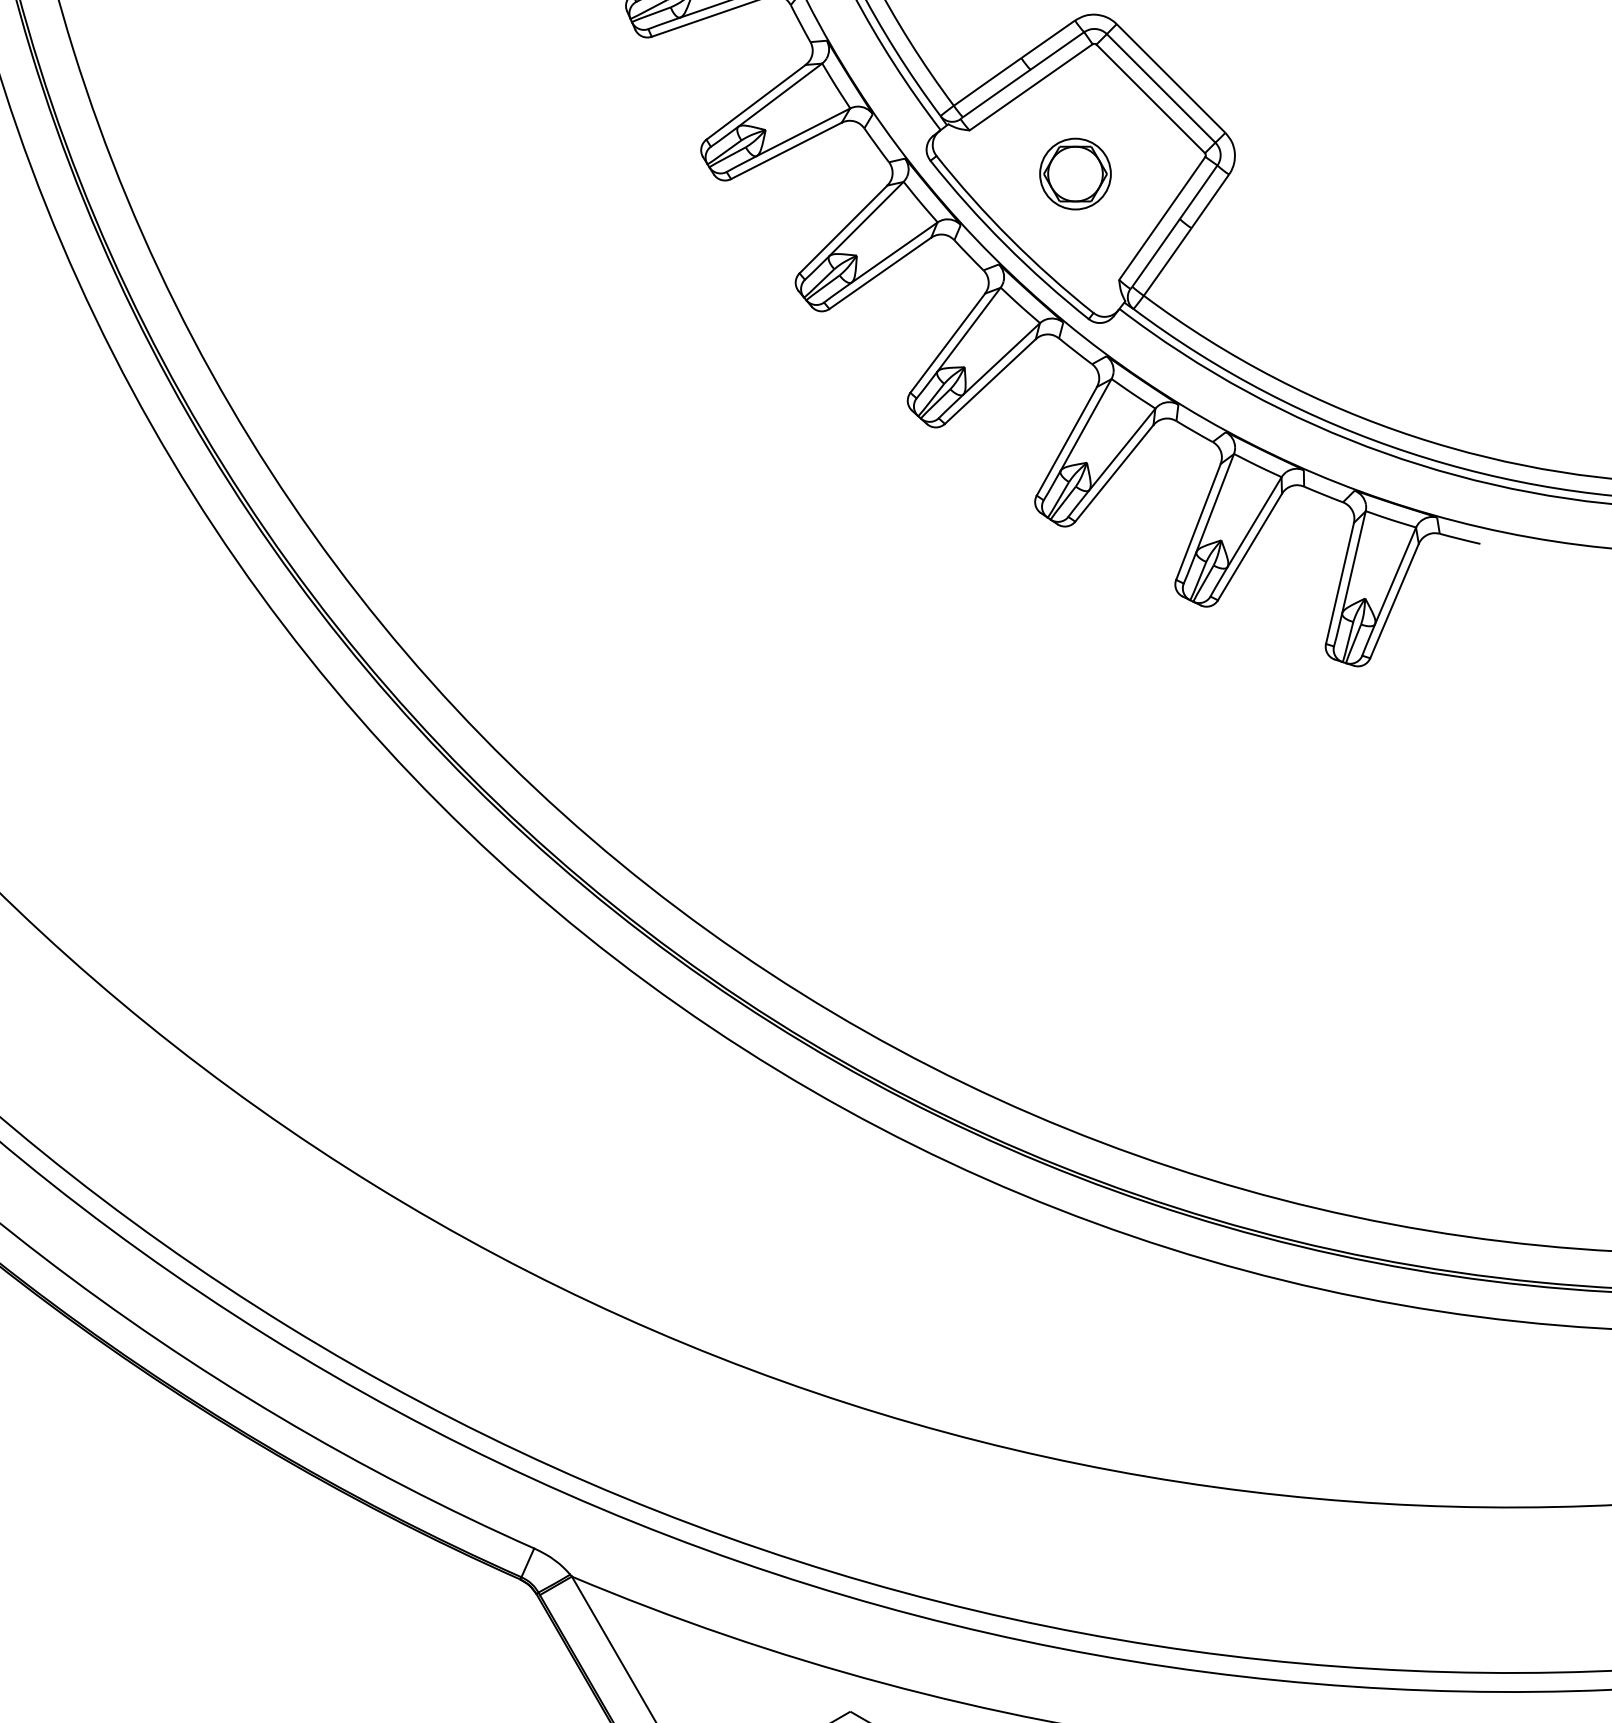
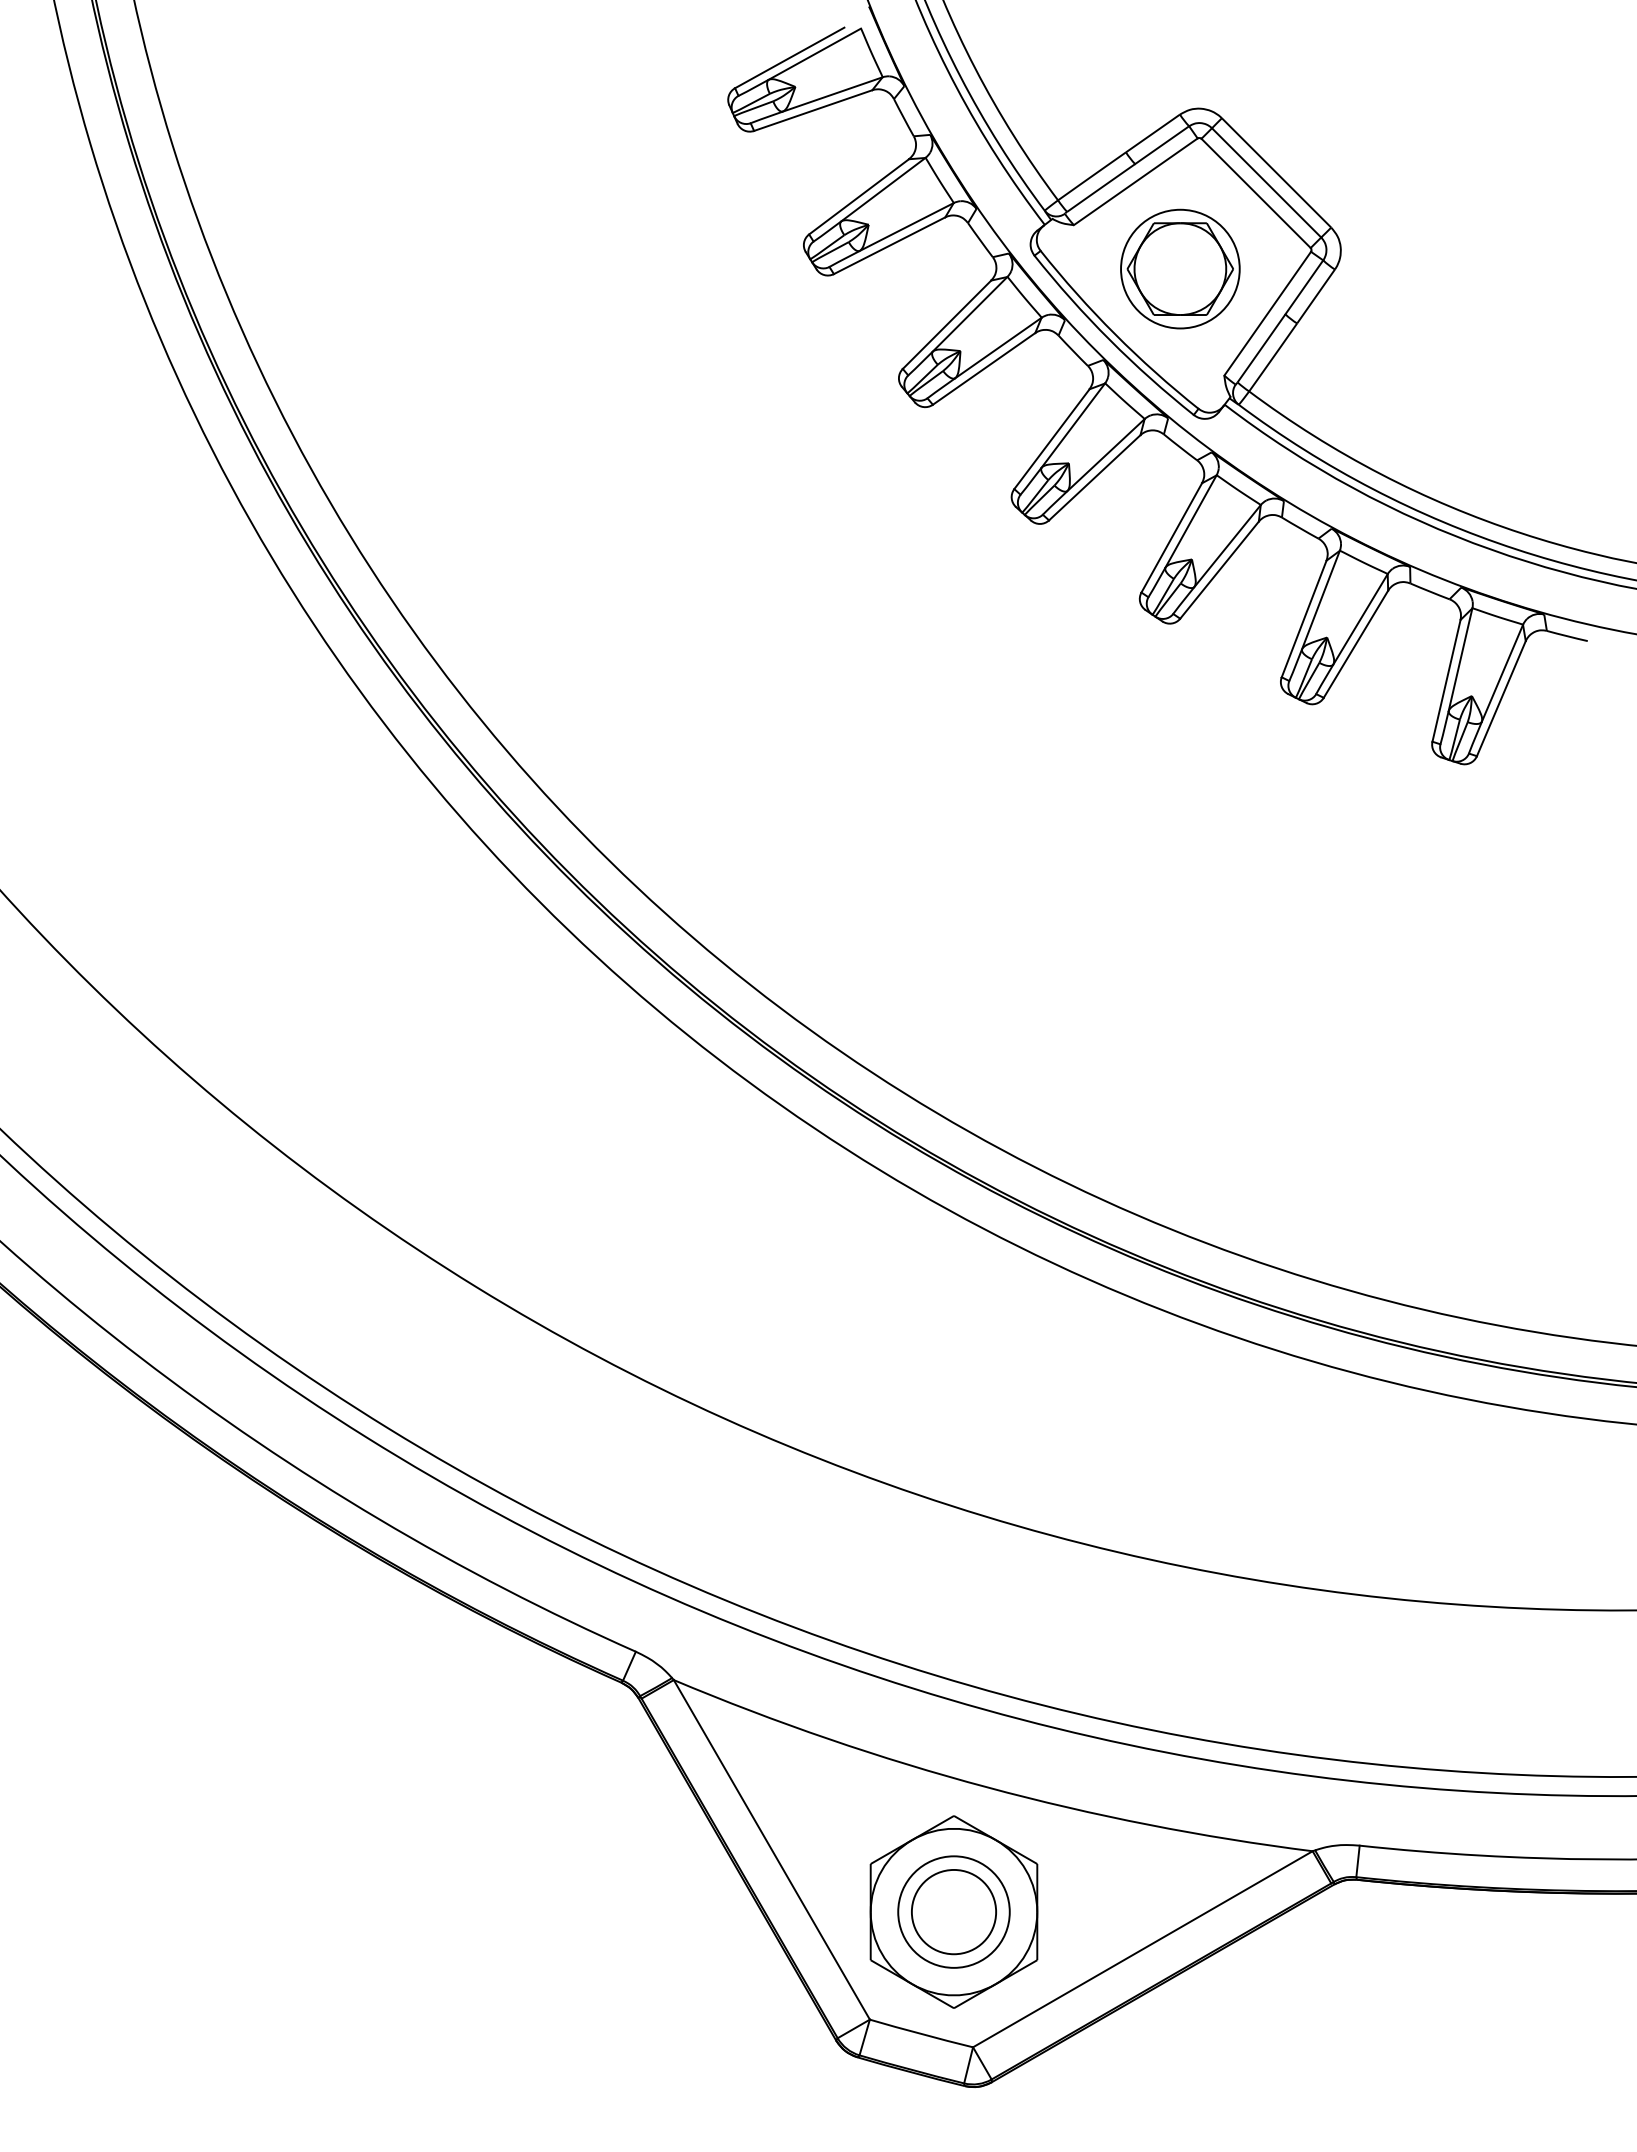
part: (1075, 173) -> (1180, 268), size x1.67

